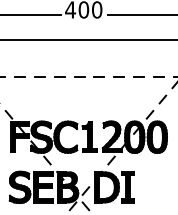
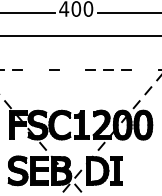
line: (39, 76) -> (35, 69), removed
line: (79, 76) -> (72, 69), removed
line: (159, 76) -> (145, 69), removed

